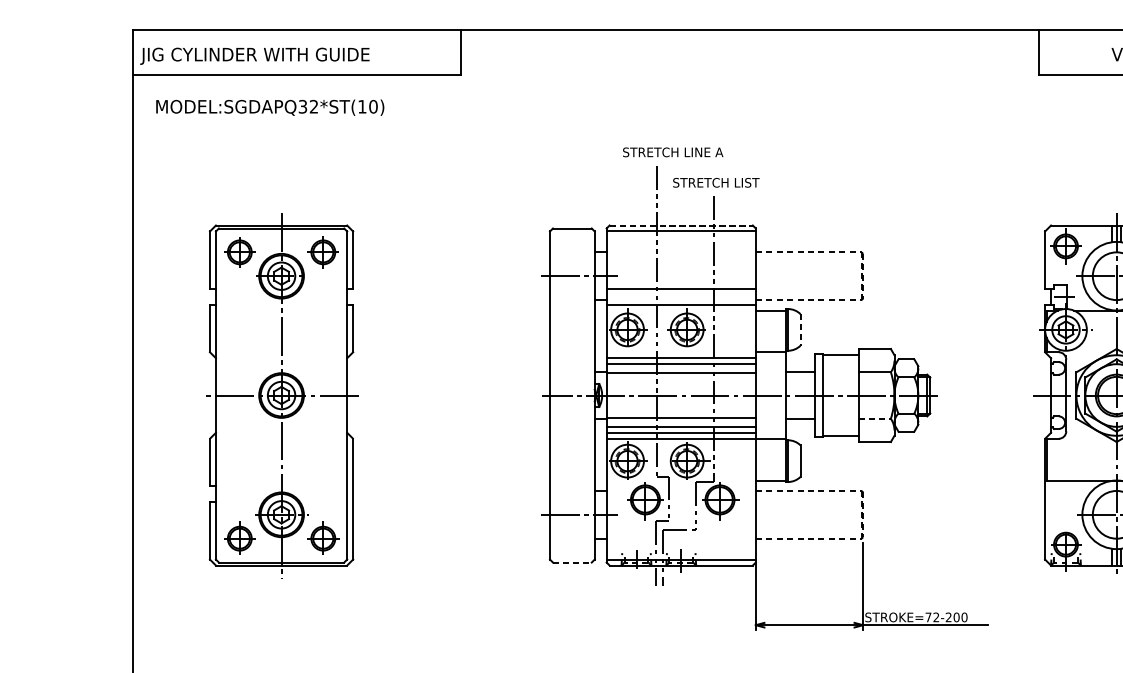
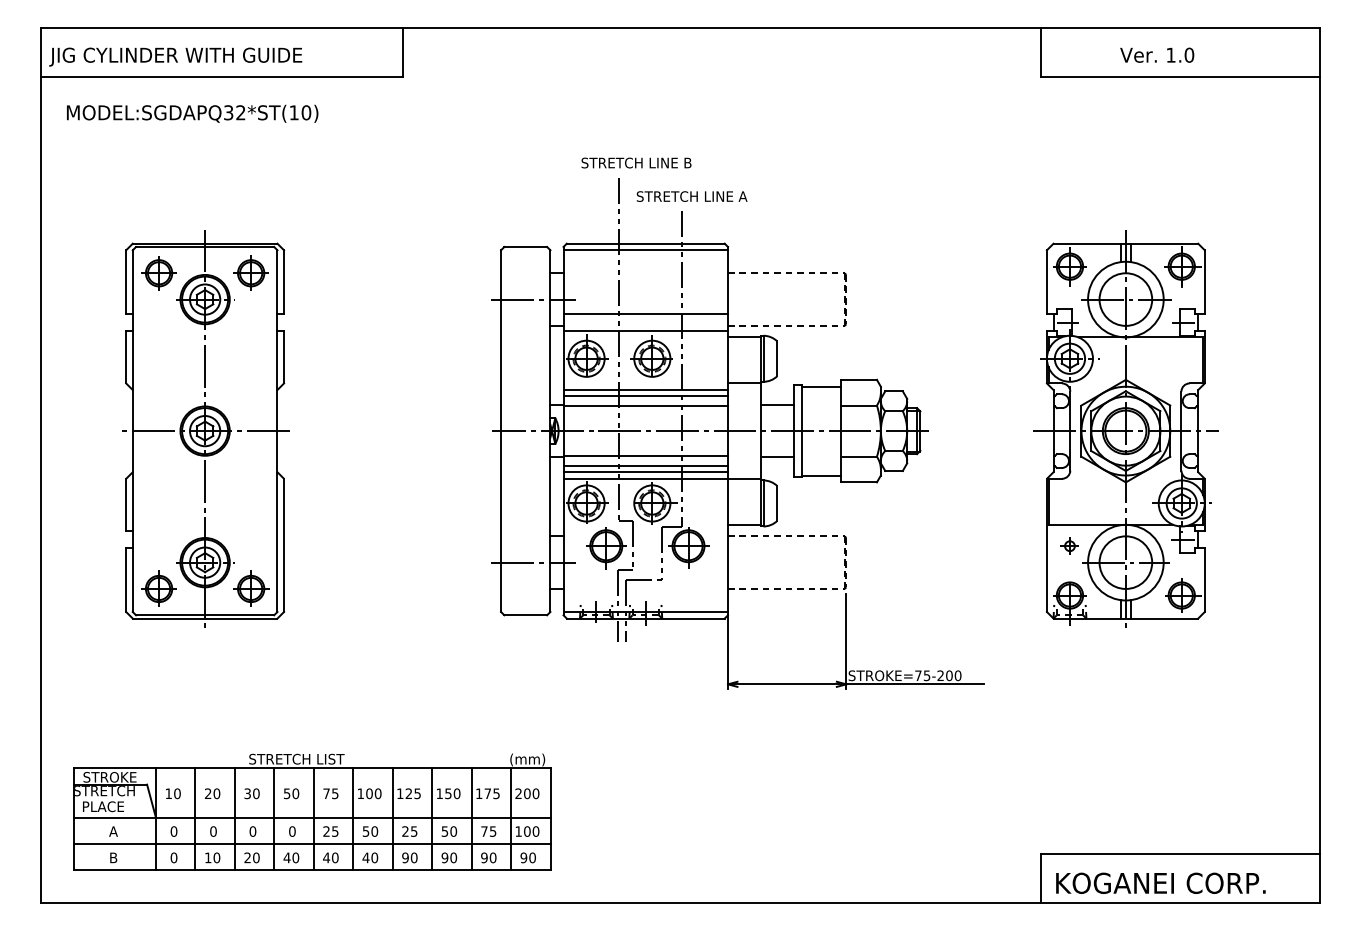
text: (719, 151) -> (687, 162), STRETCH LINE A -> STRETCH LINE B
text: (758, 182) -> (731, 196), STRETCH LIST -> STRETCH LINE A
line: (680, 225) -> (645, 243), dashed -> solid
line: (800, 330) -> (777, 359), dashed -> solid
line: (875, 418) -> (859, 456), dashed -> solid
part: (1065, 499) -> (1069, 545), added
line: (573, 562) -> (526, 615), dashed -> solid
text: (935, 617) -> (926, 675), STROKE=72-200 -> STROKE=75-200

